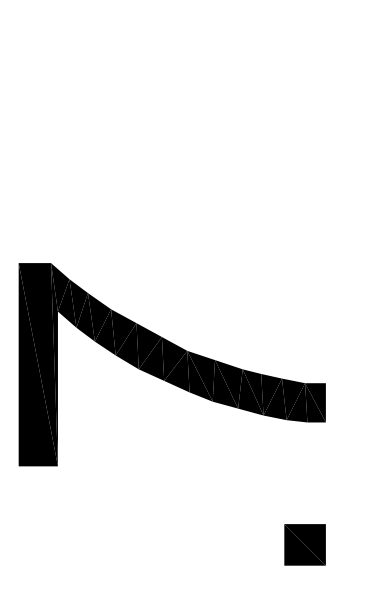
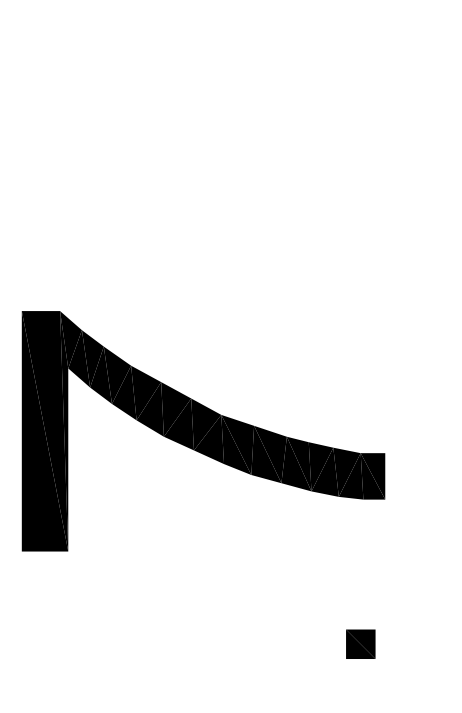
part: (304, 544) -> (360, 643), size x0.6

